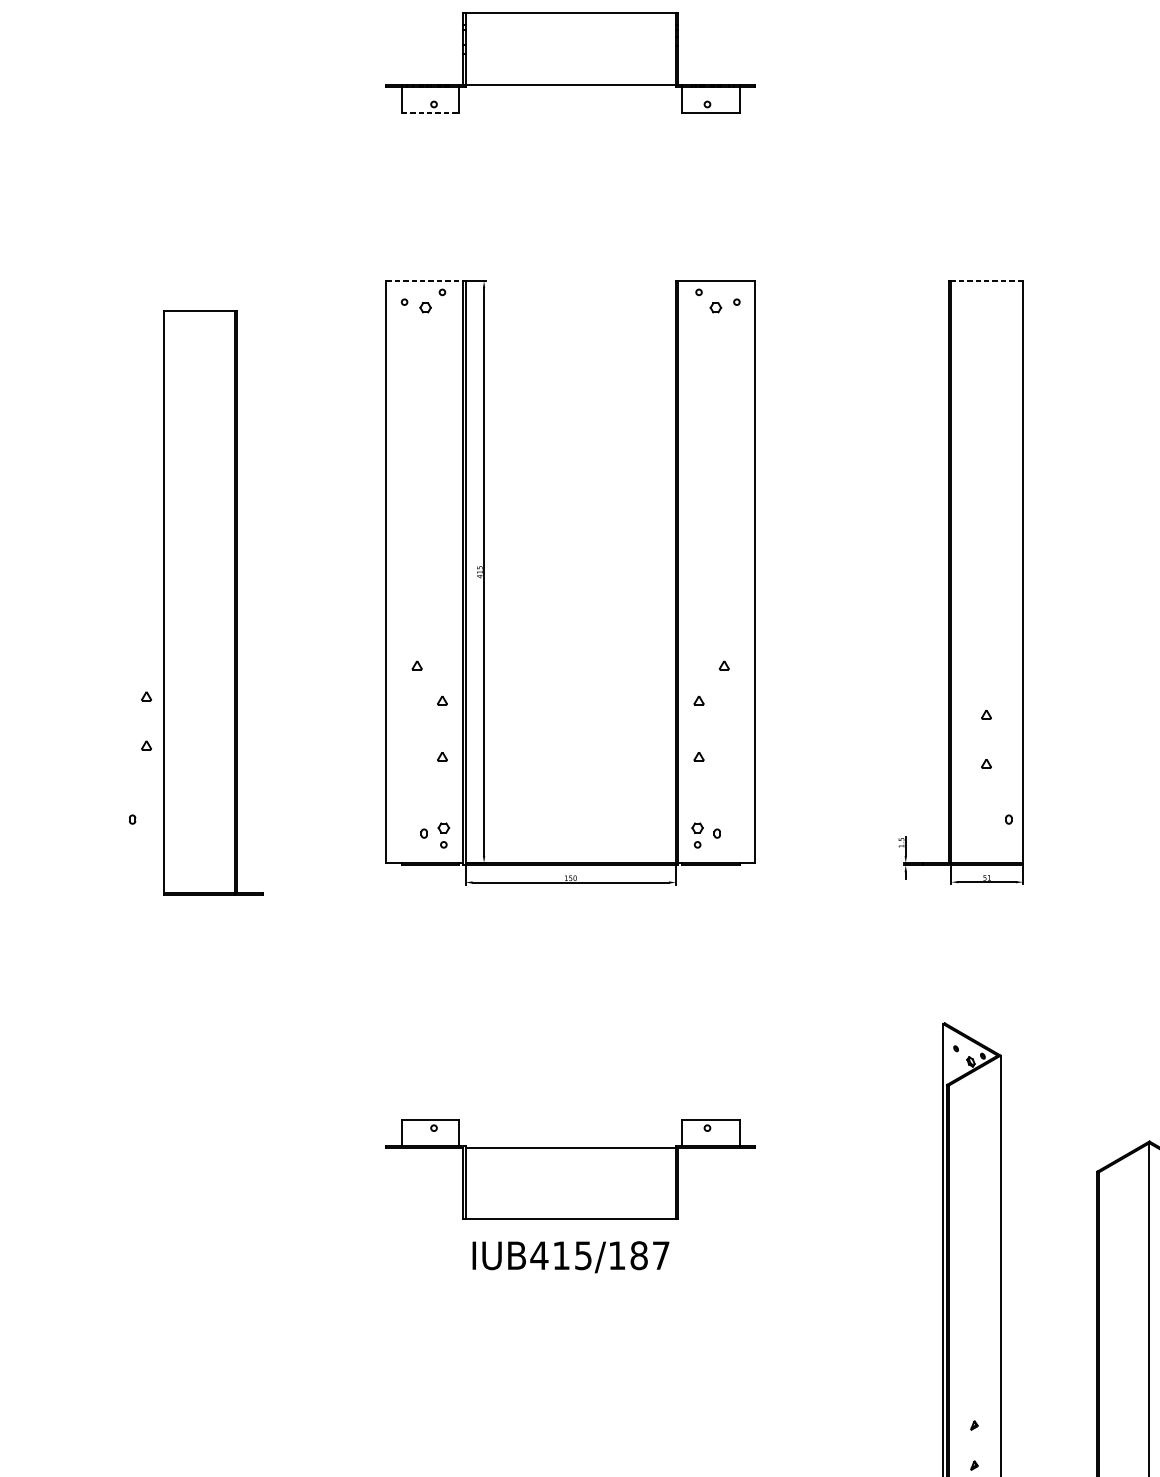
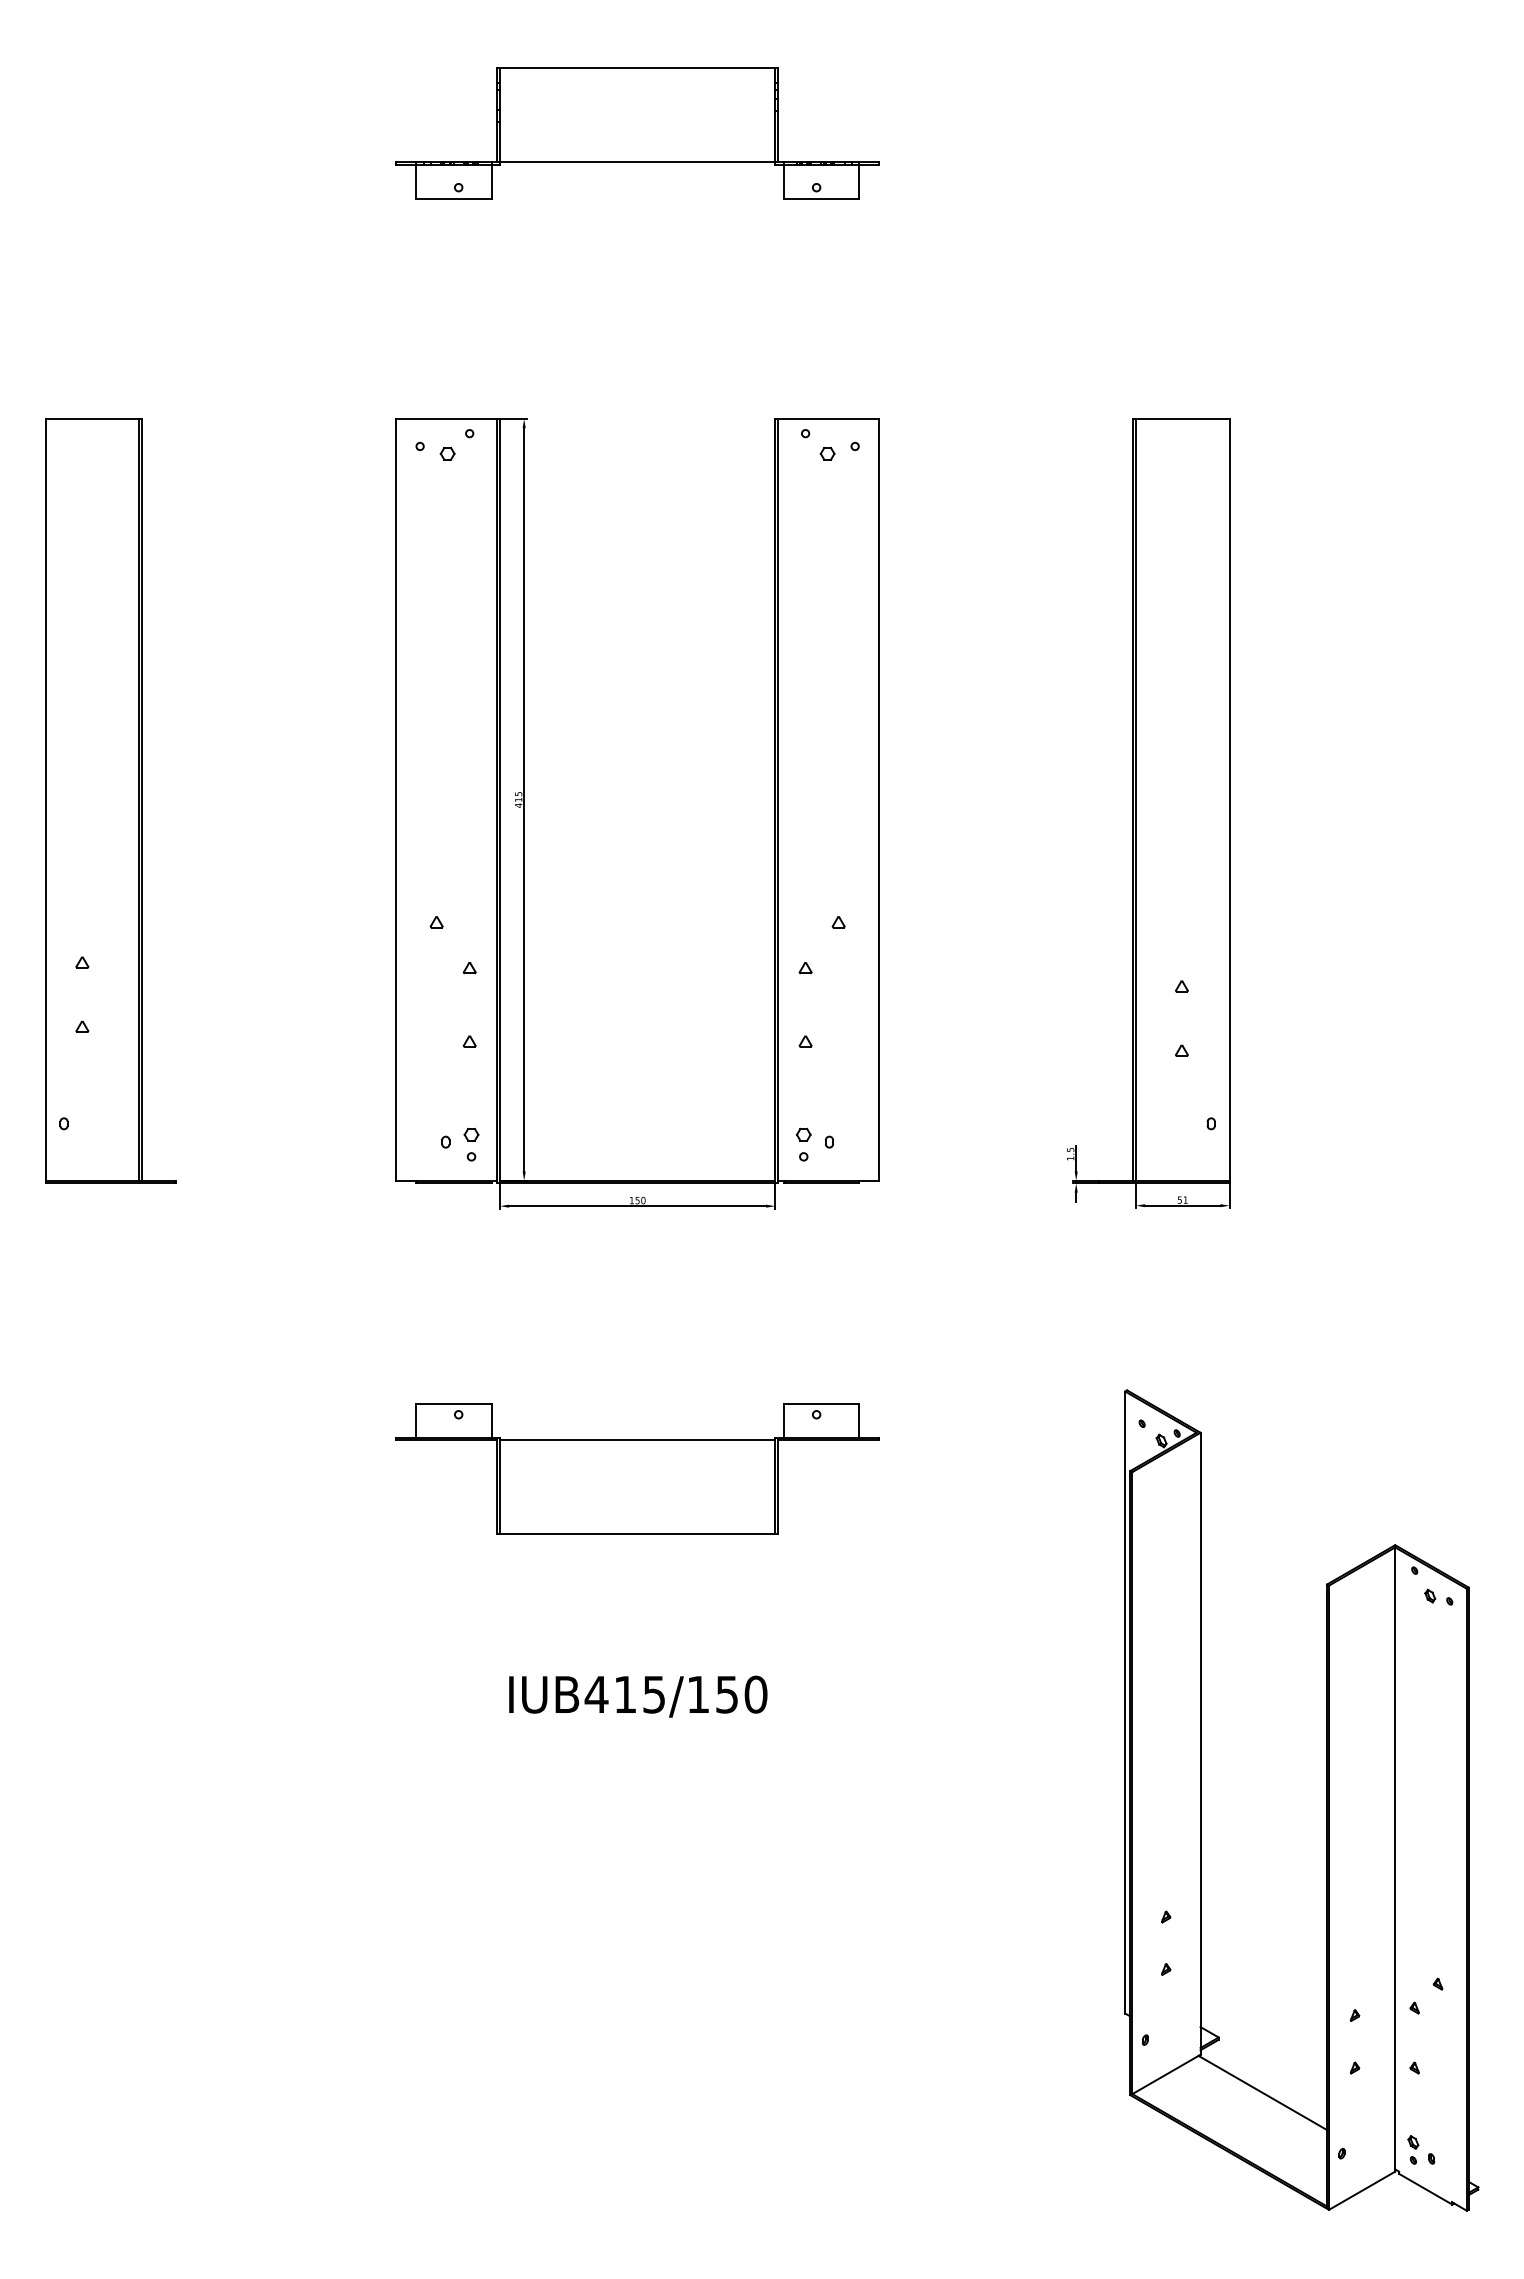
line: (430, 112) -> (454, 198), dashed -> solid
line: (425, 280) -> (447, 418), dashed -> solid
line: (986, 280) -> (1182, 418), dashed -> solid
part: (213, 602) -> (110, 800), moved
part: (570, 1169) -> (637, 1468), moved
text: (650, 1255) -> (741, 1694), IUB415/187 -> IUB415/150

